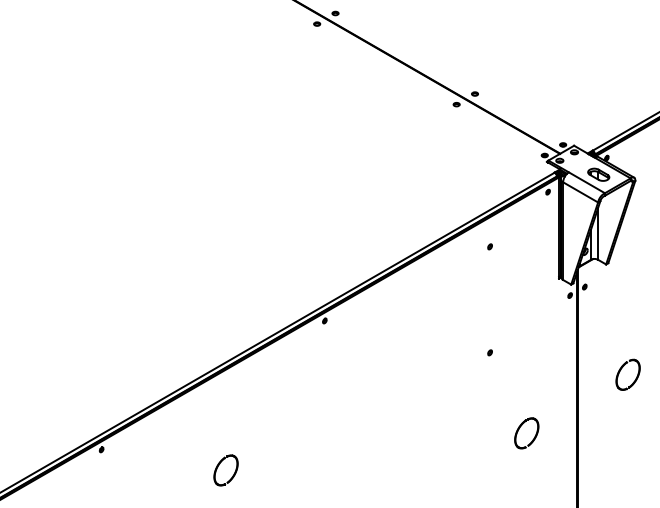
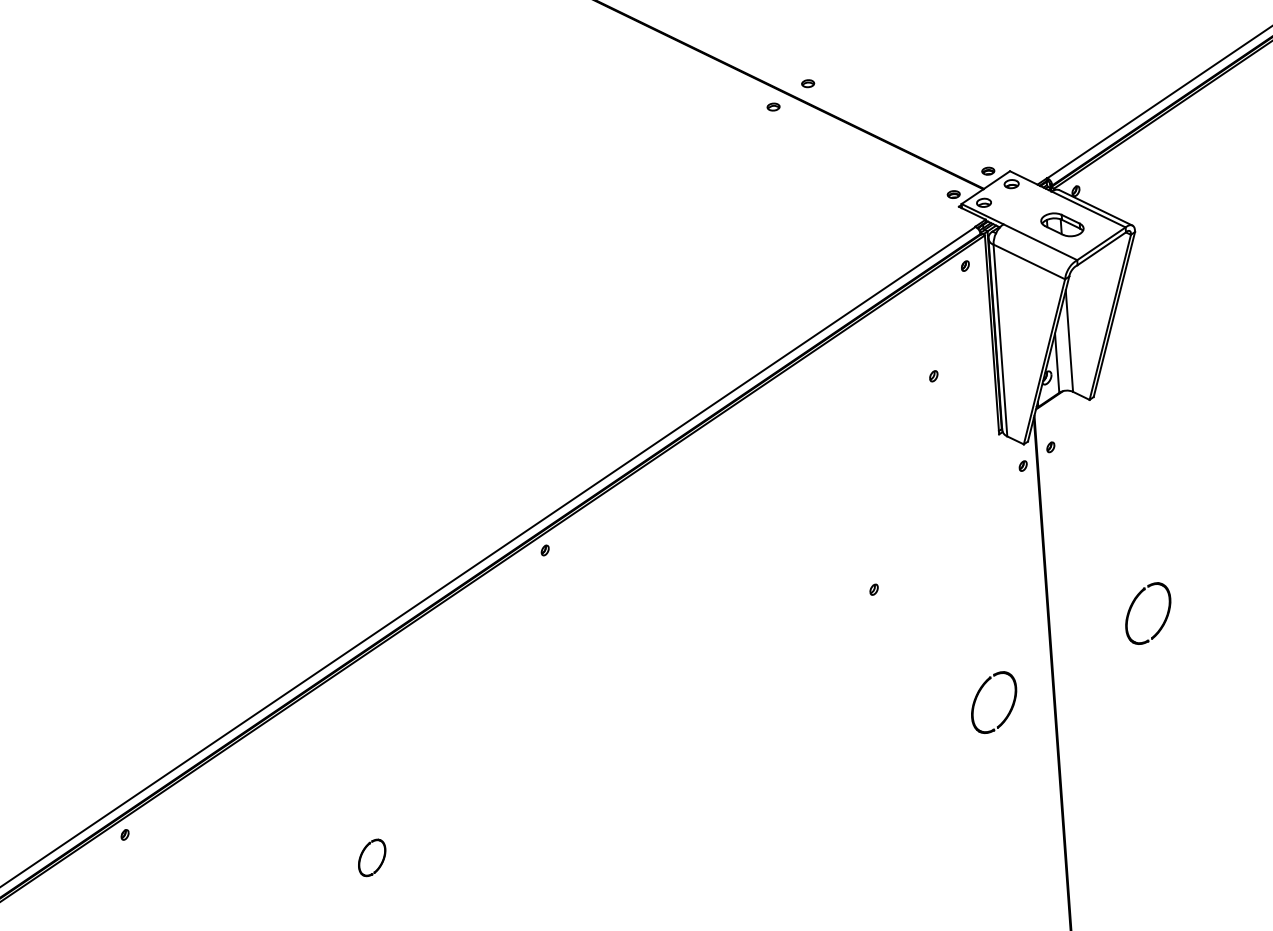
part: (489, 246) -> (932, 375), moved
part: (526, 433) -> (993, 702), moved
part: (225, 470) -> (371, 858), size x0.6

